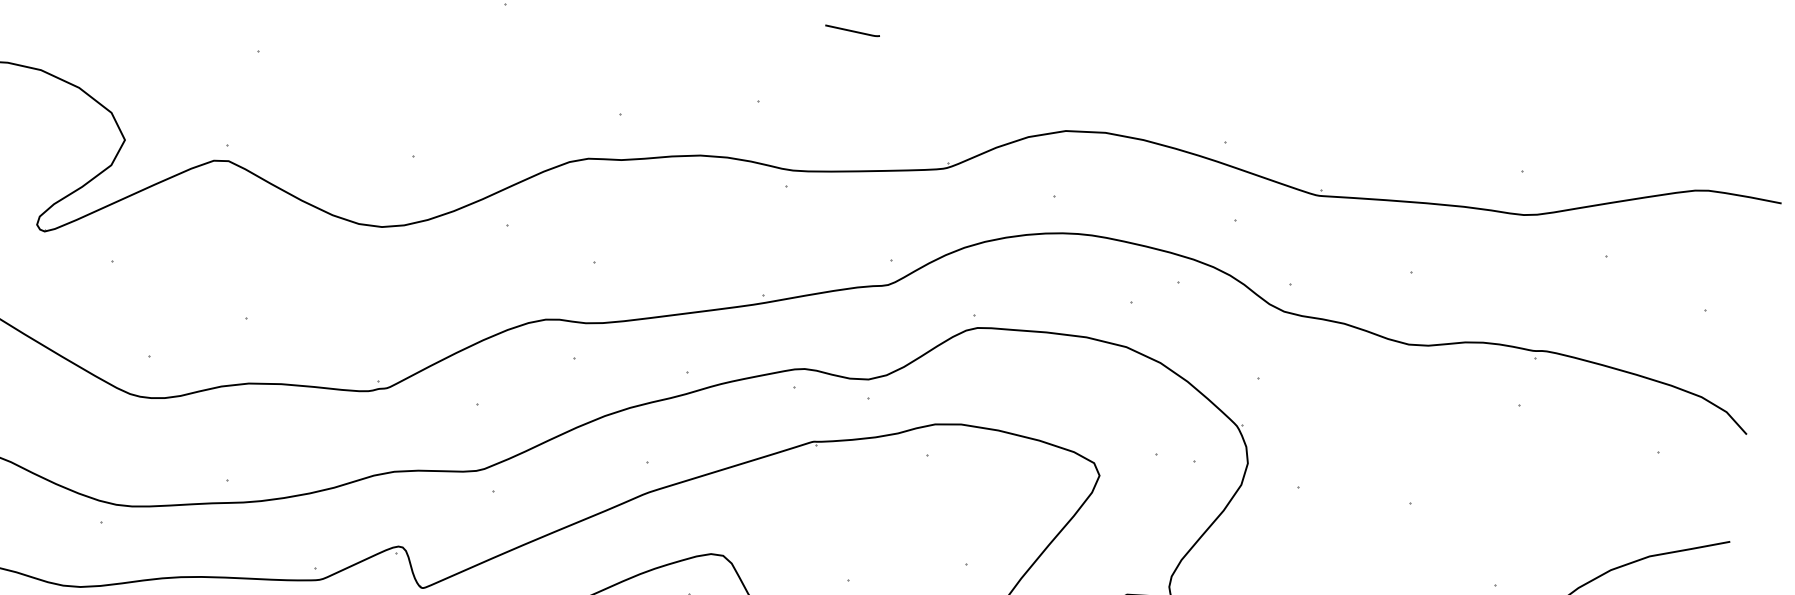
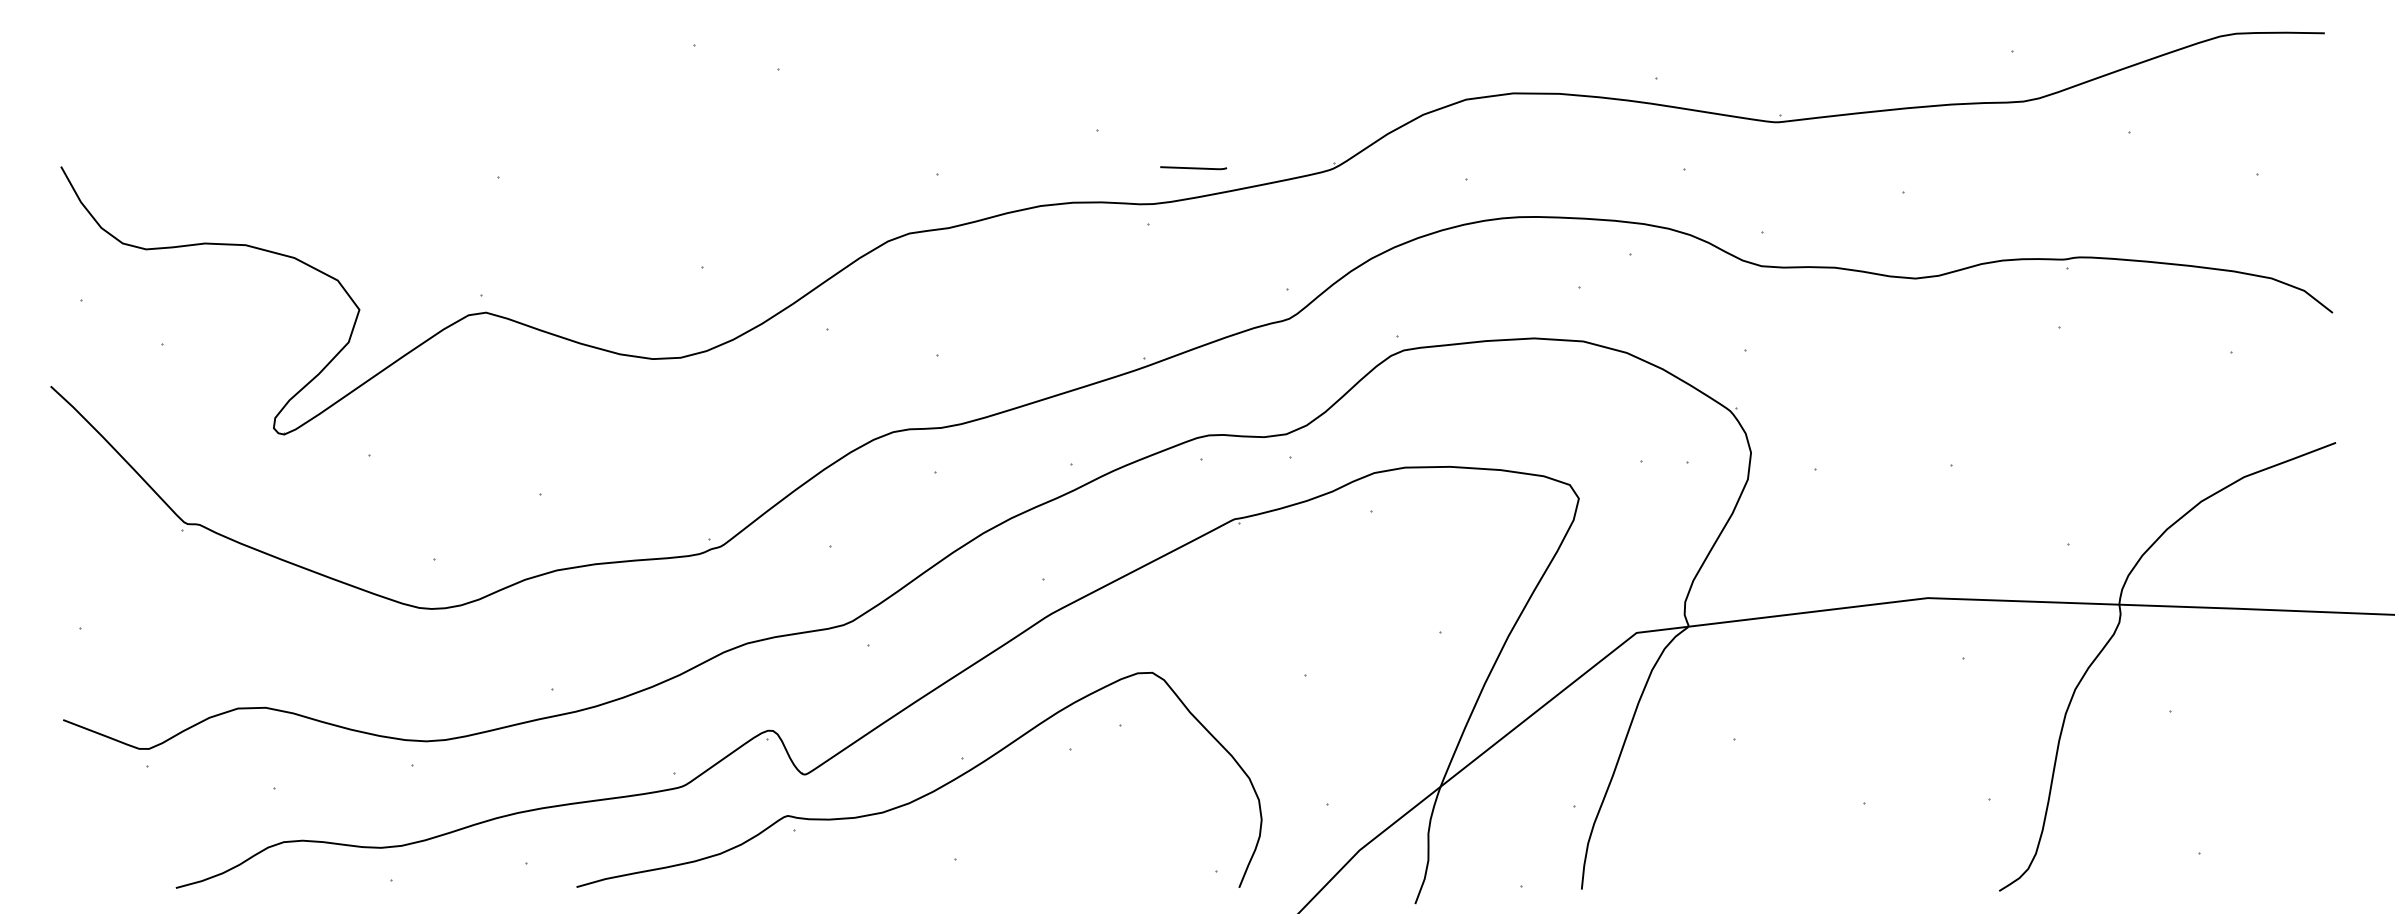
line: (852, 31) -> (1193, 168), moved

